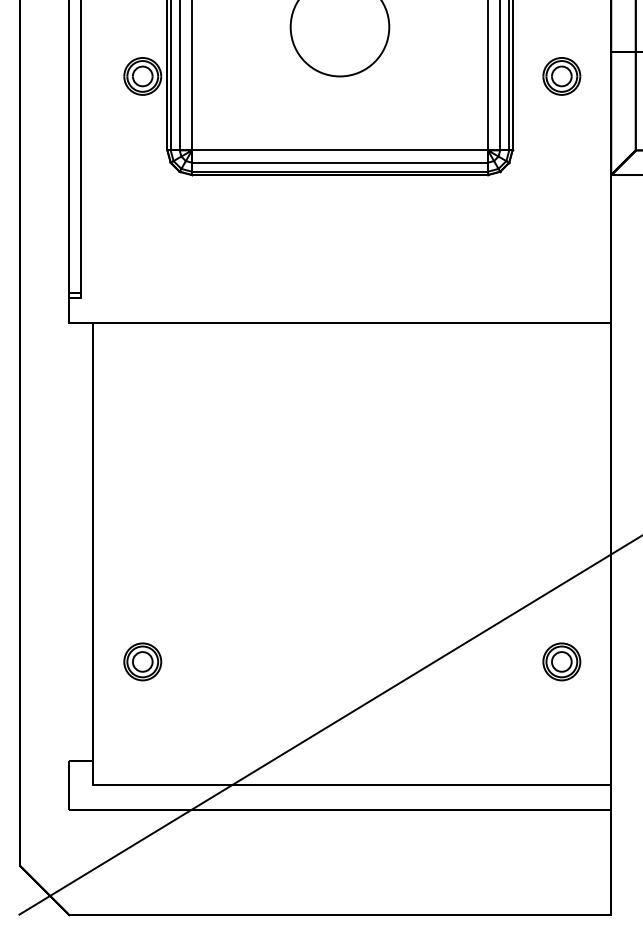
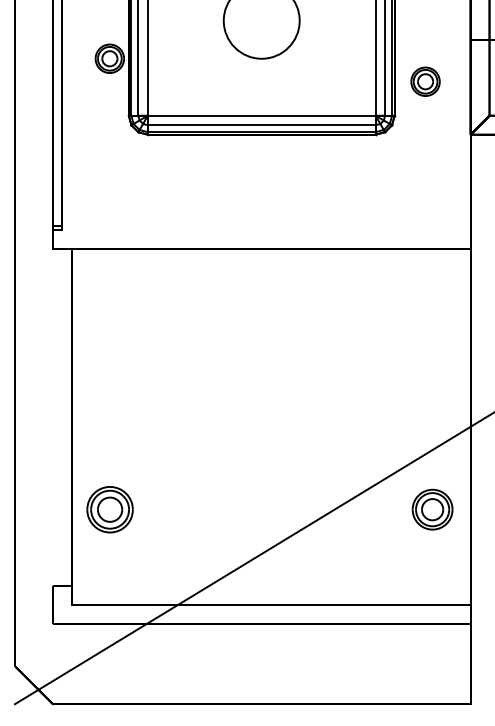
part: (561, 76) -> (425, 81), moved
part: (142, 661) -> (109, 509), size x1.6
part: (561, 661) -> (432, 509), size x1.4

